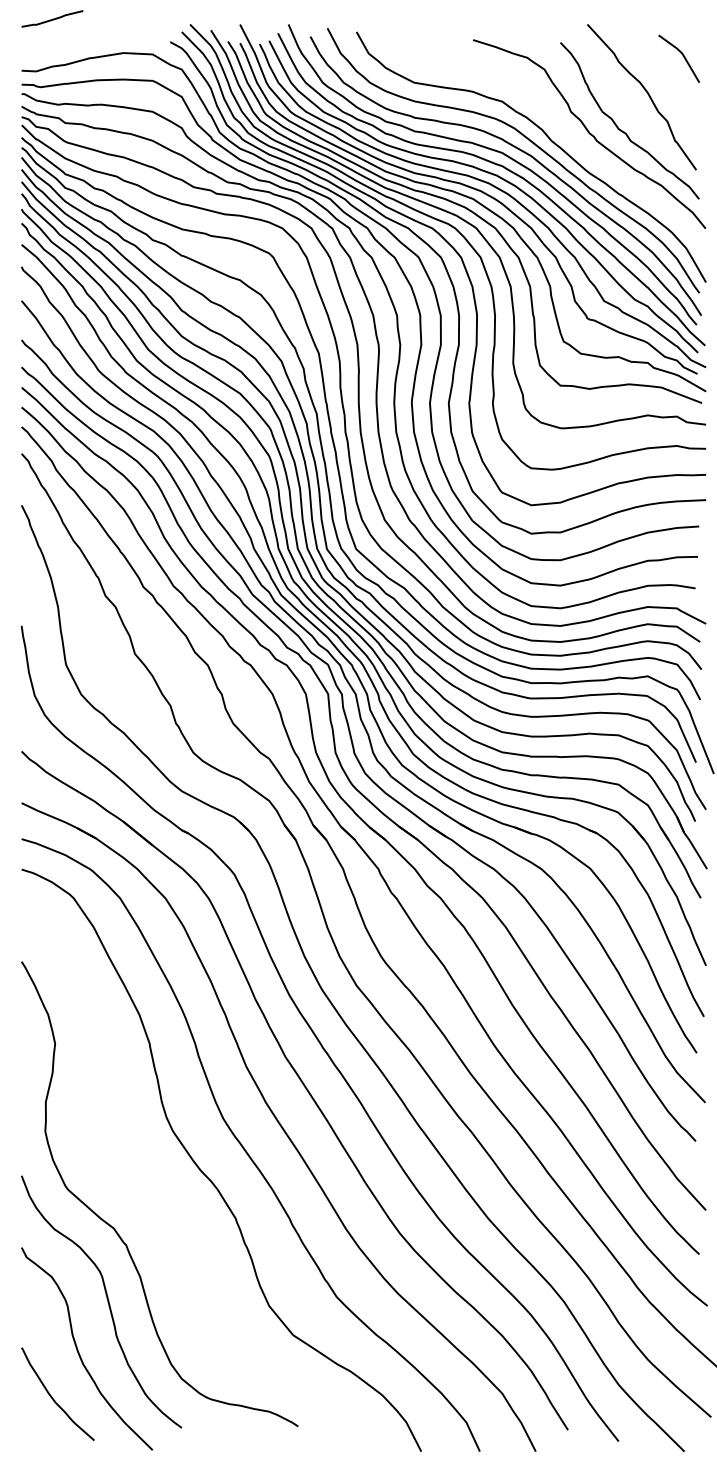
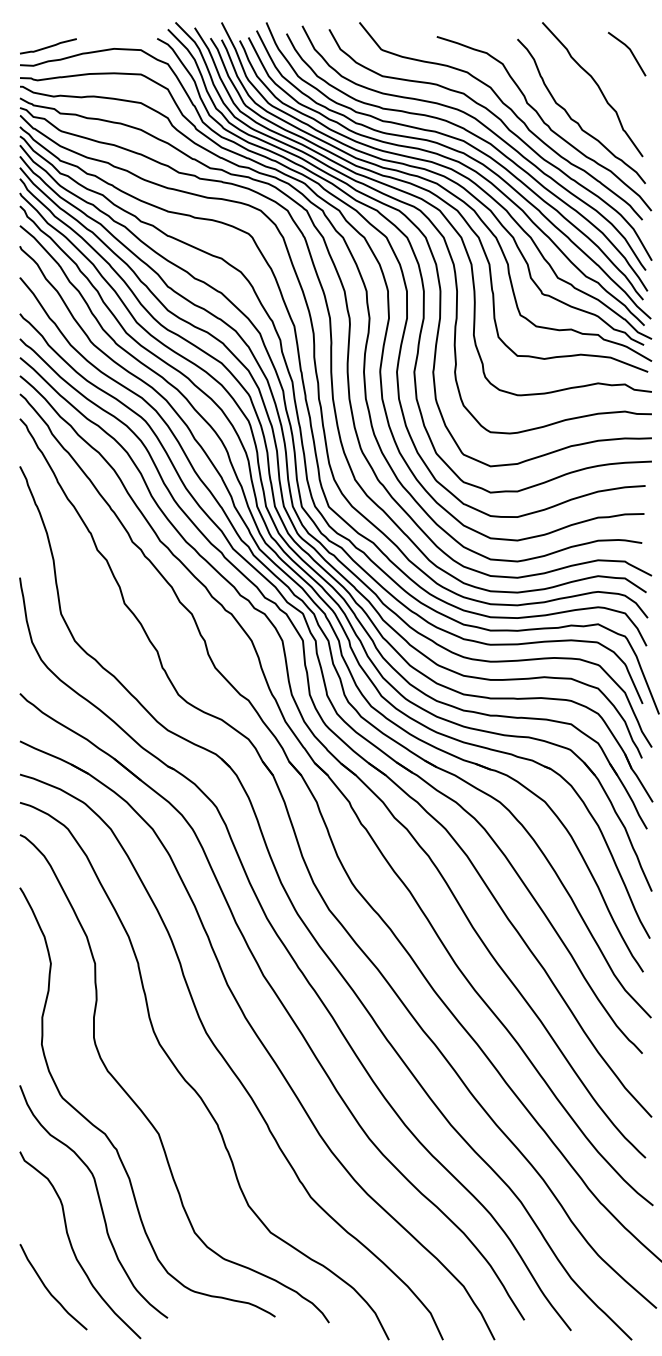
curve: (52, 19) -> (48, 46), moved
curve: (552, 119) -> (510, 110), added
curve: (150, 1197) -> (138, 1105), added

